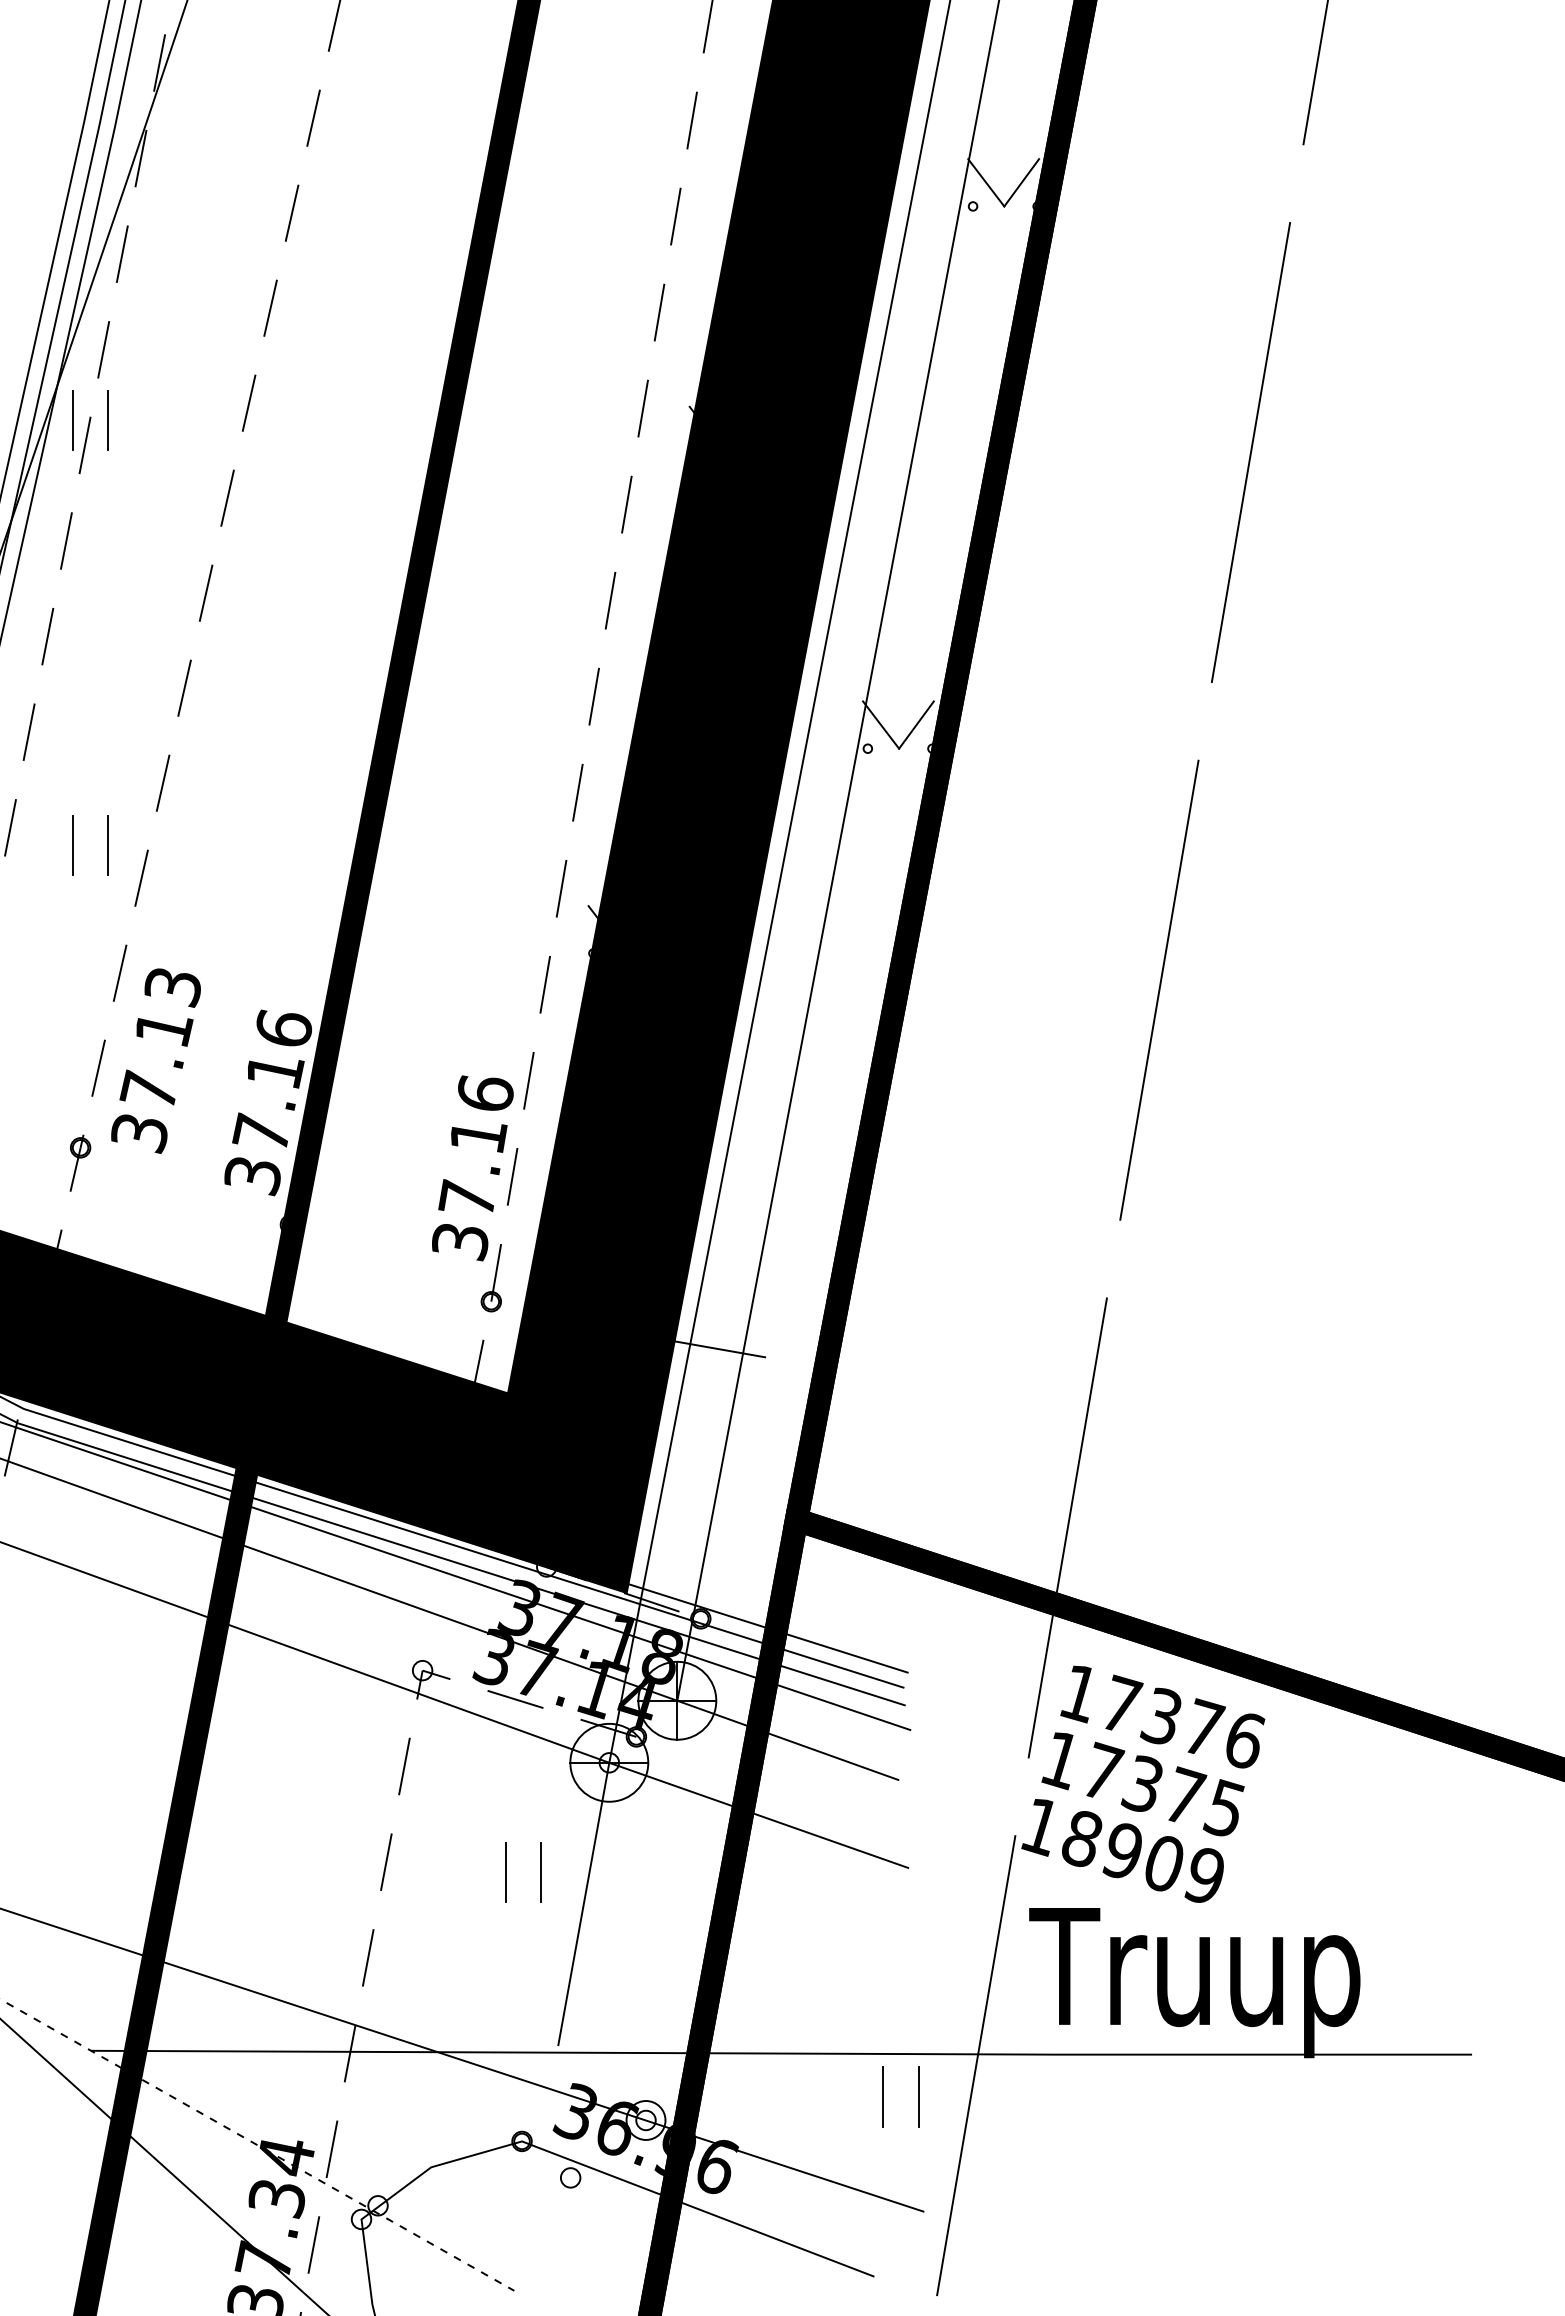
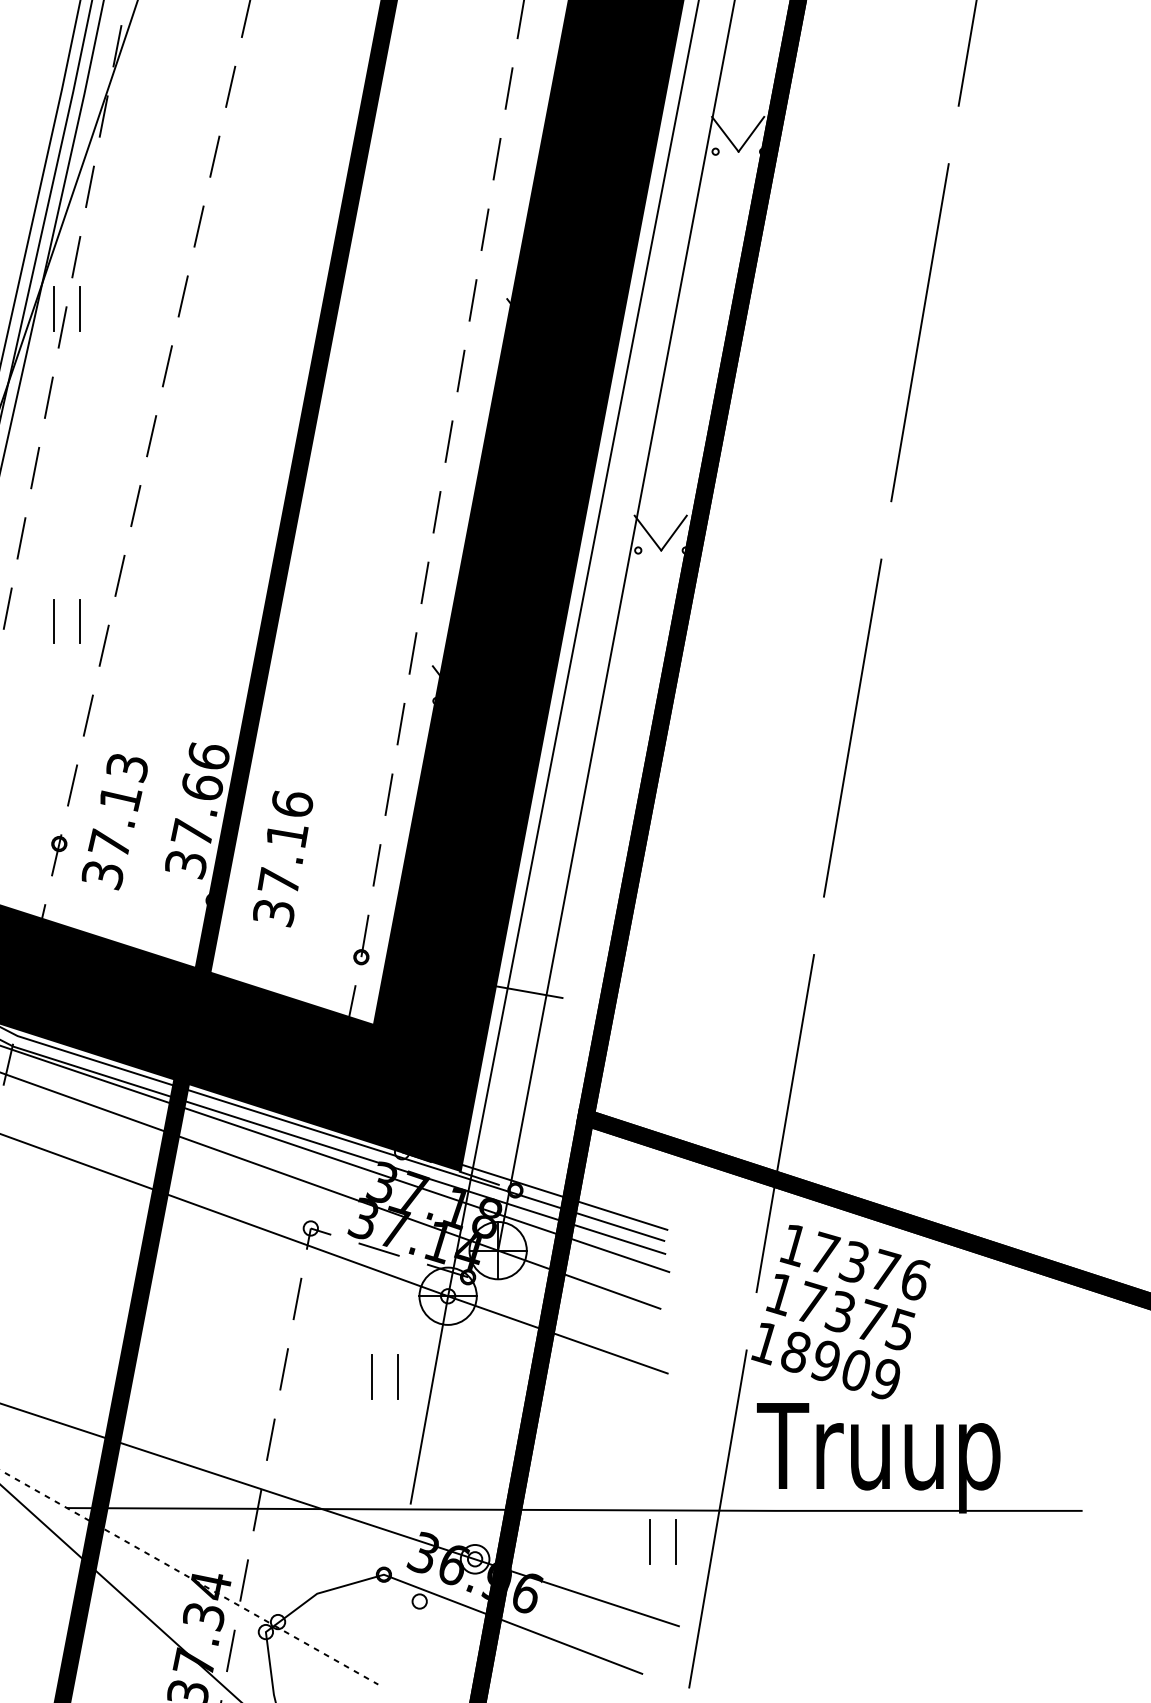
text: (155, 1060) -> (114, 821), moved
text: (275, 1069) -> (202, 786), 37.16 -> 37.66
text: (472, 1168) -> (282, 859), moved

